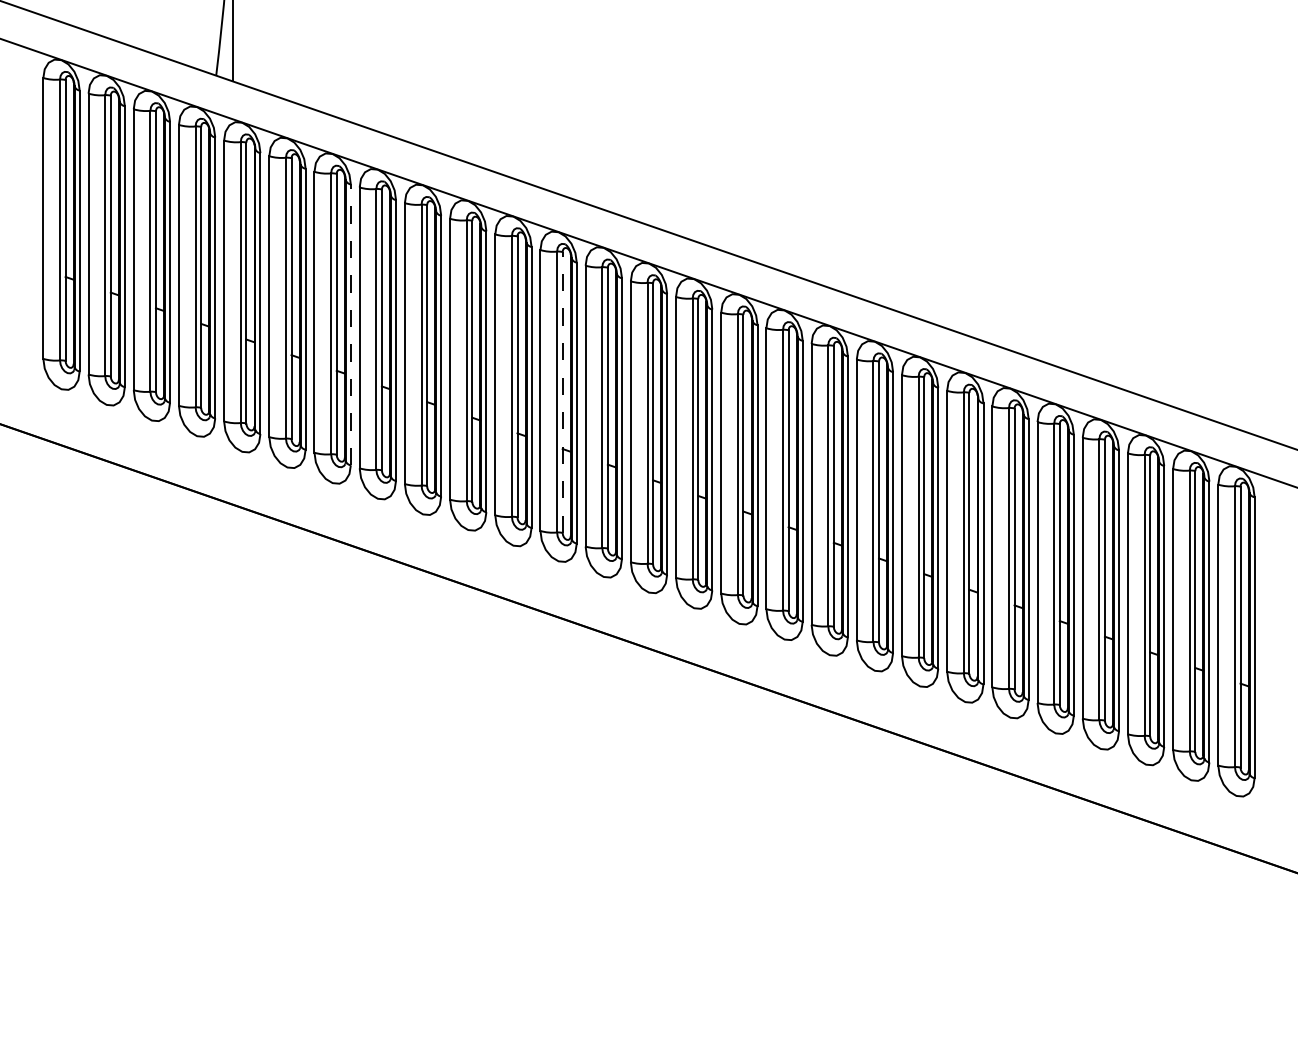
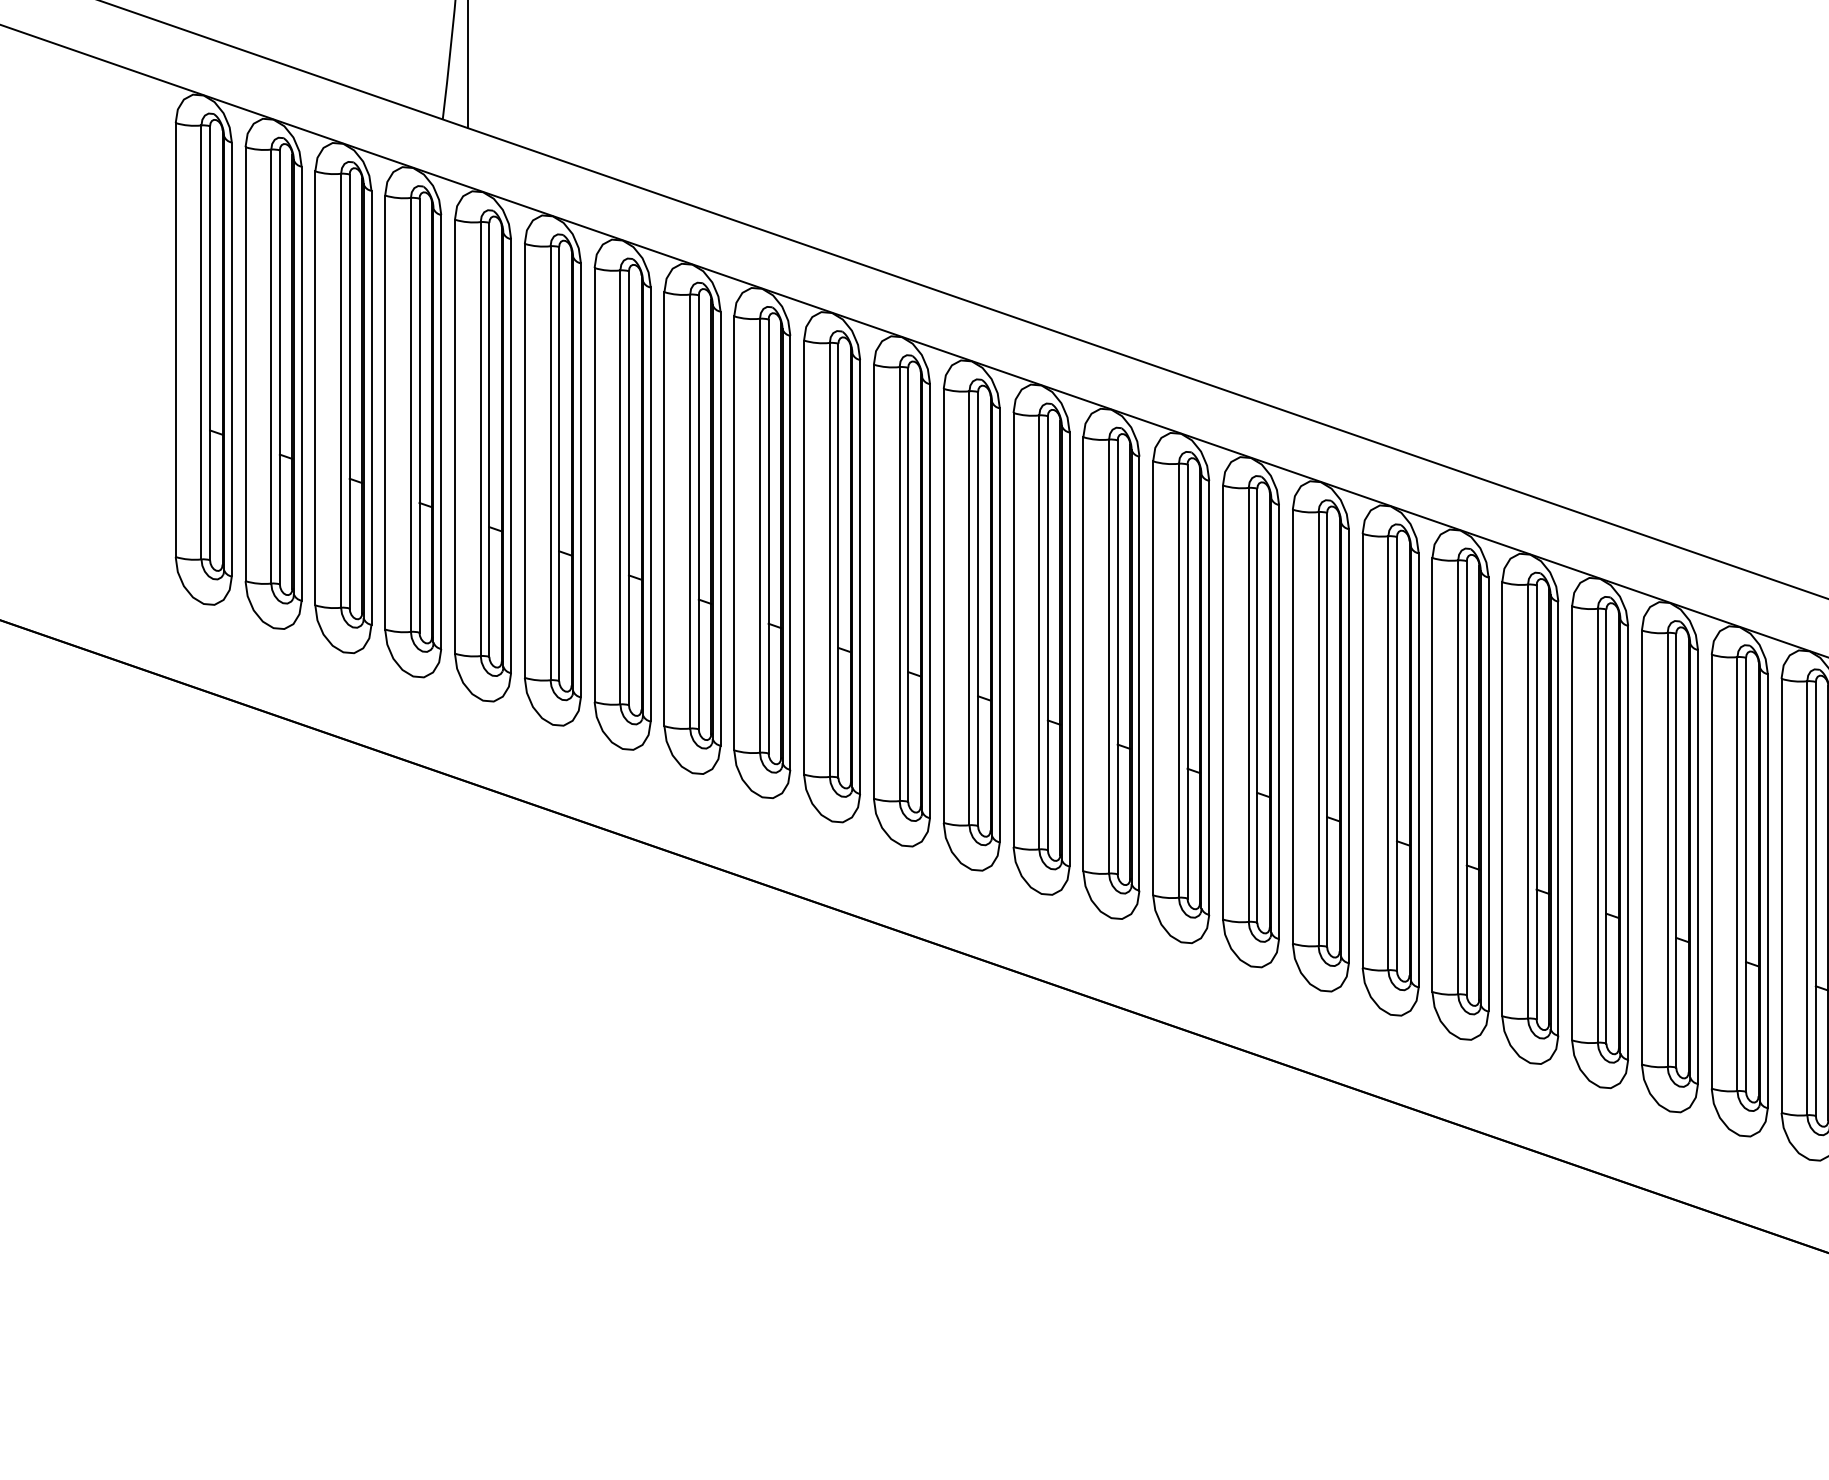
line: (350, 324) -> (650, 503), dashed -> solid
line: (562, 392) -> (977, 608), dashed -> solid

